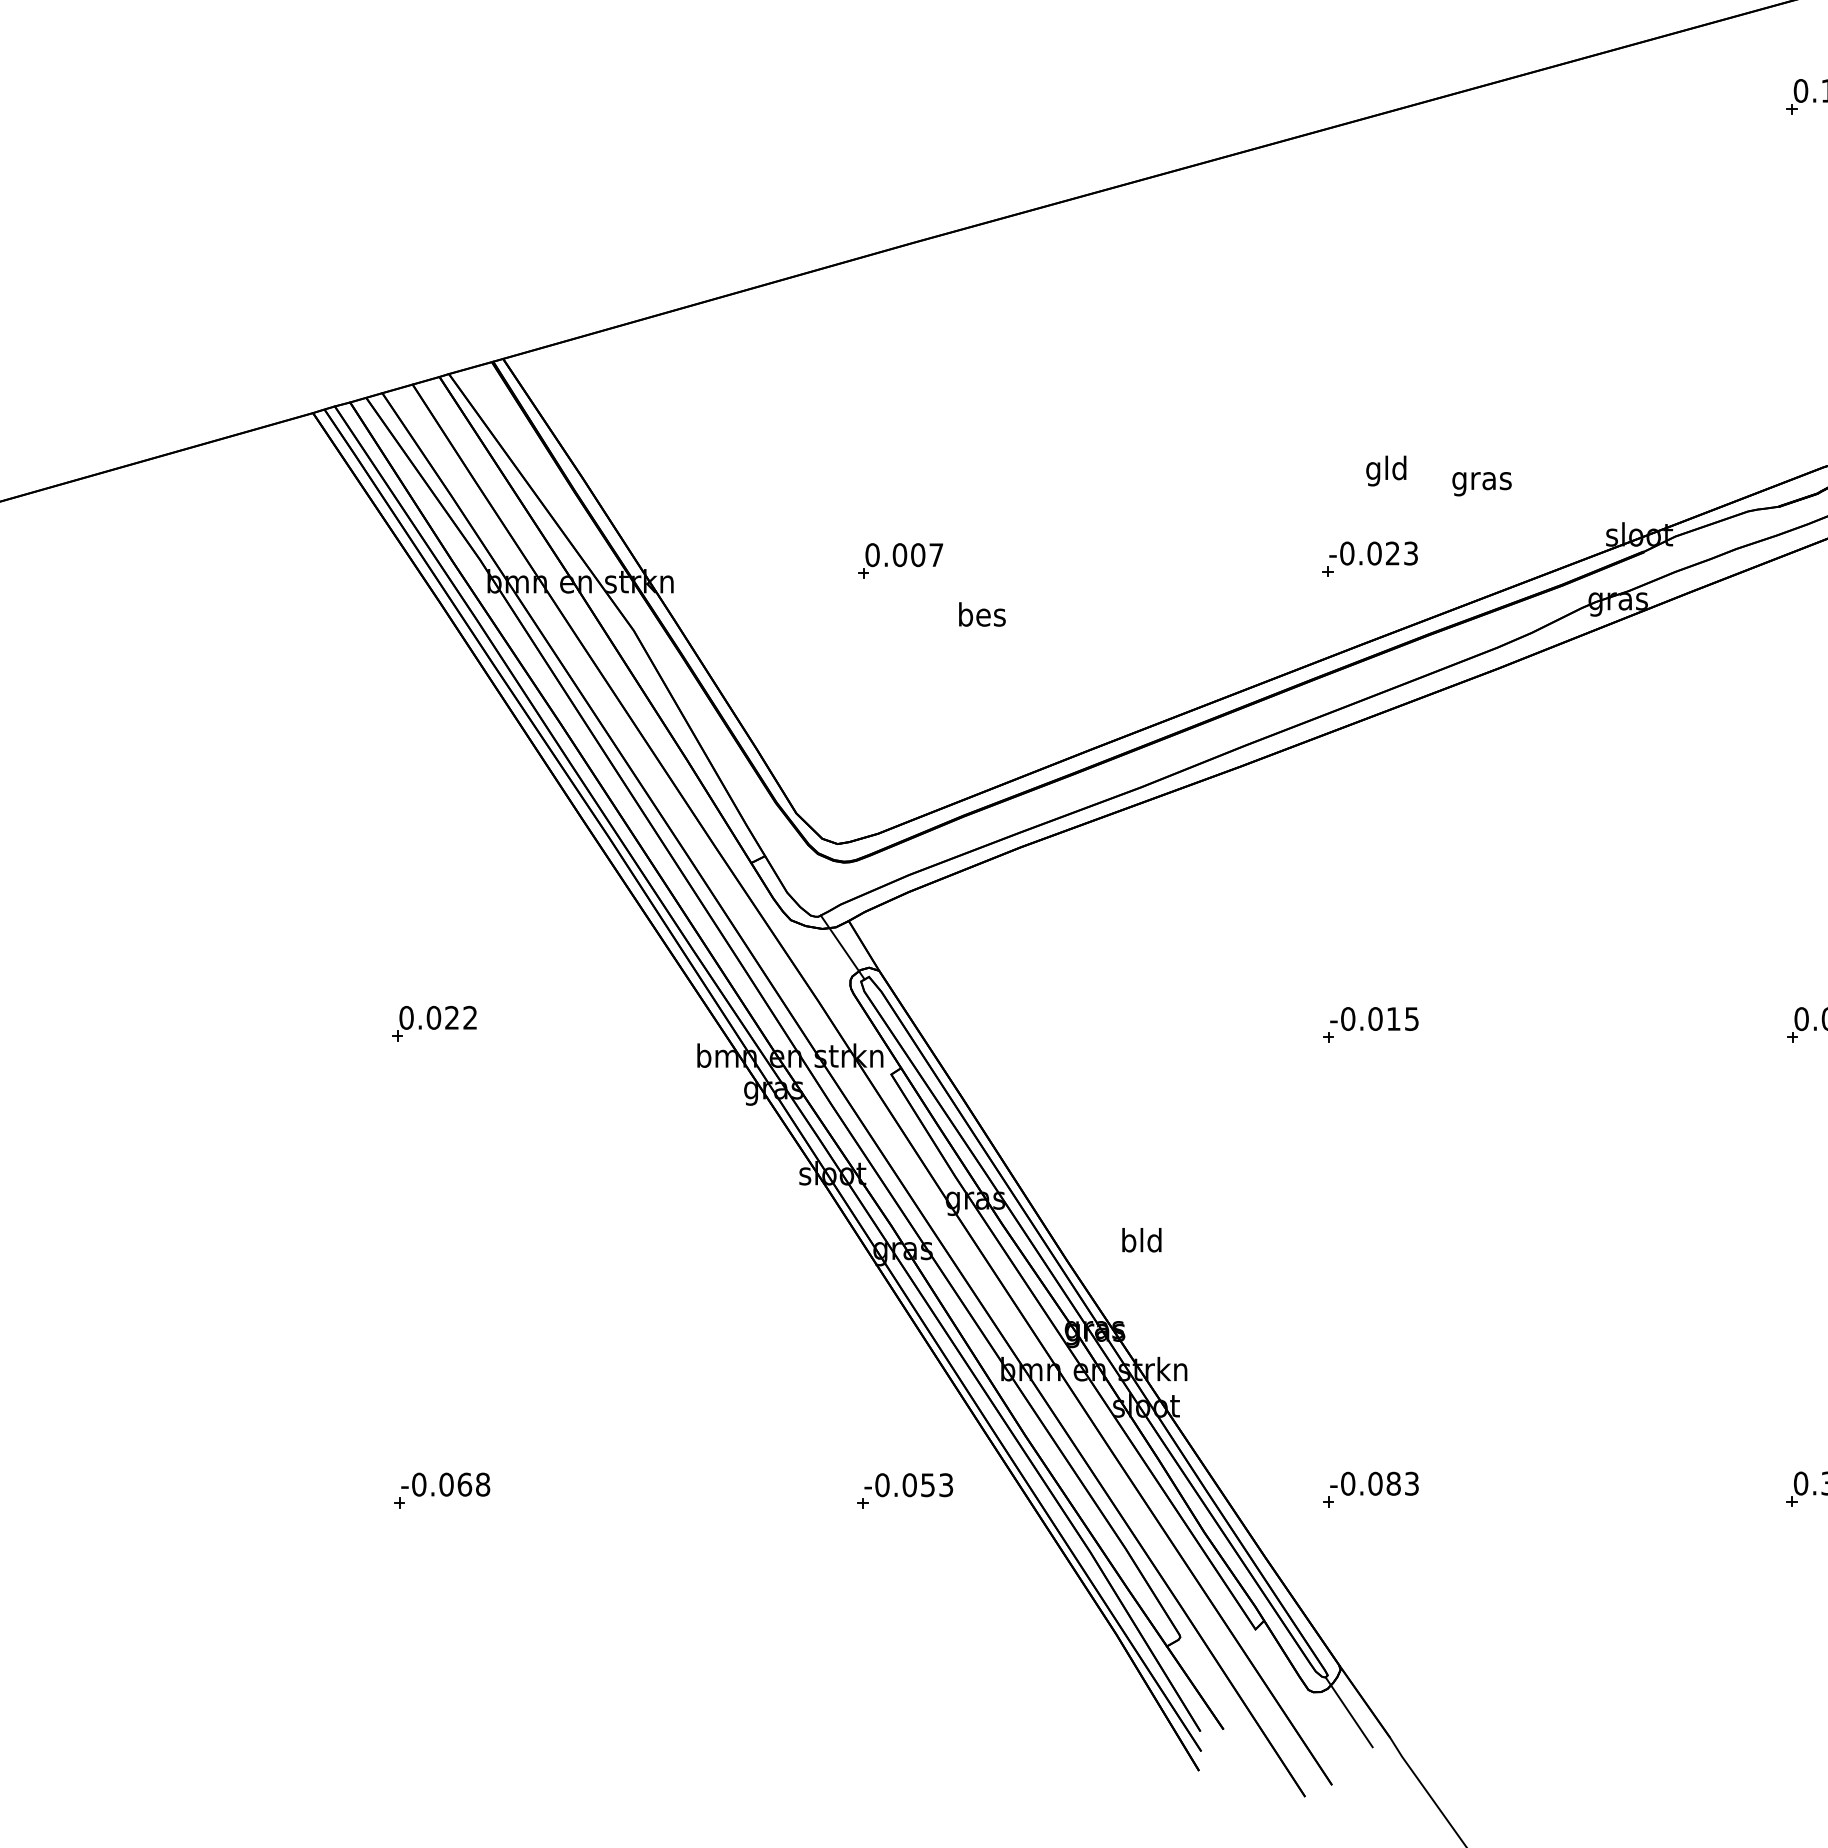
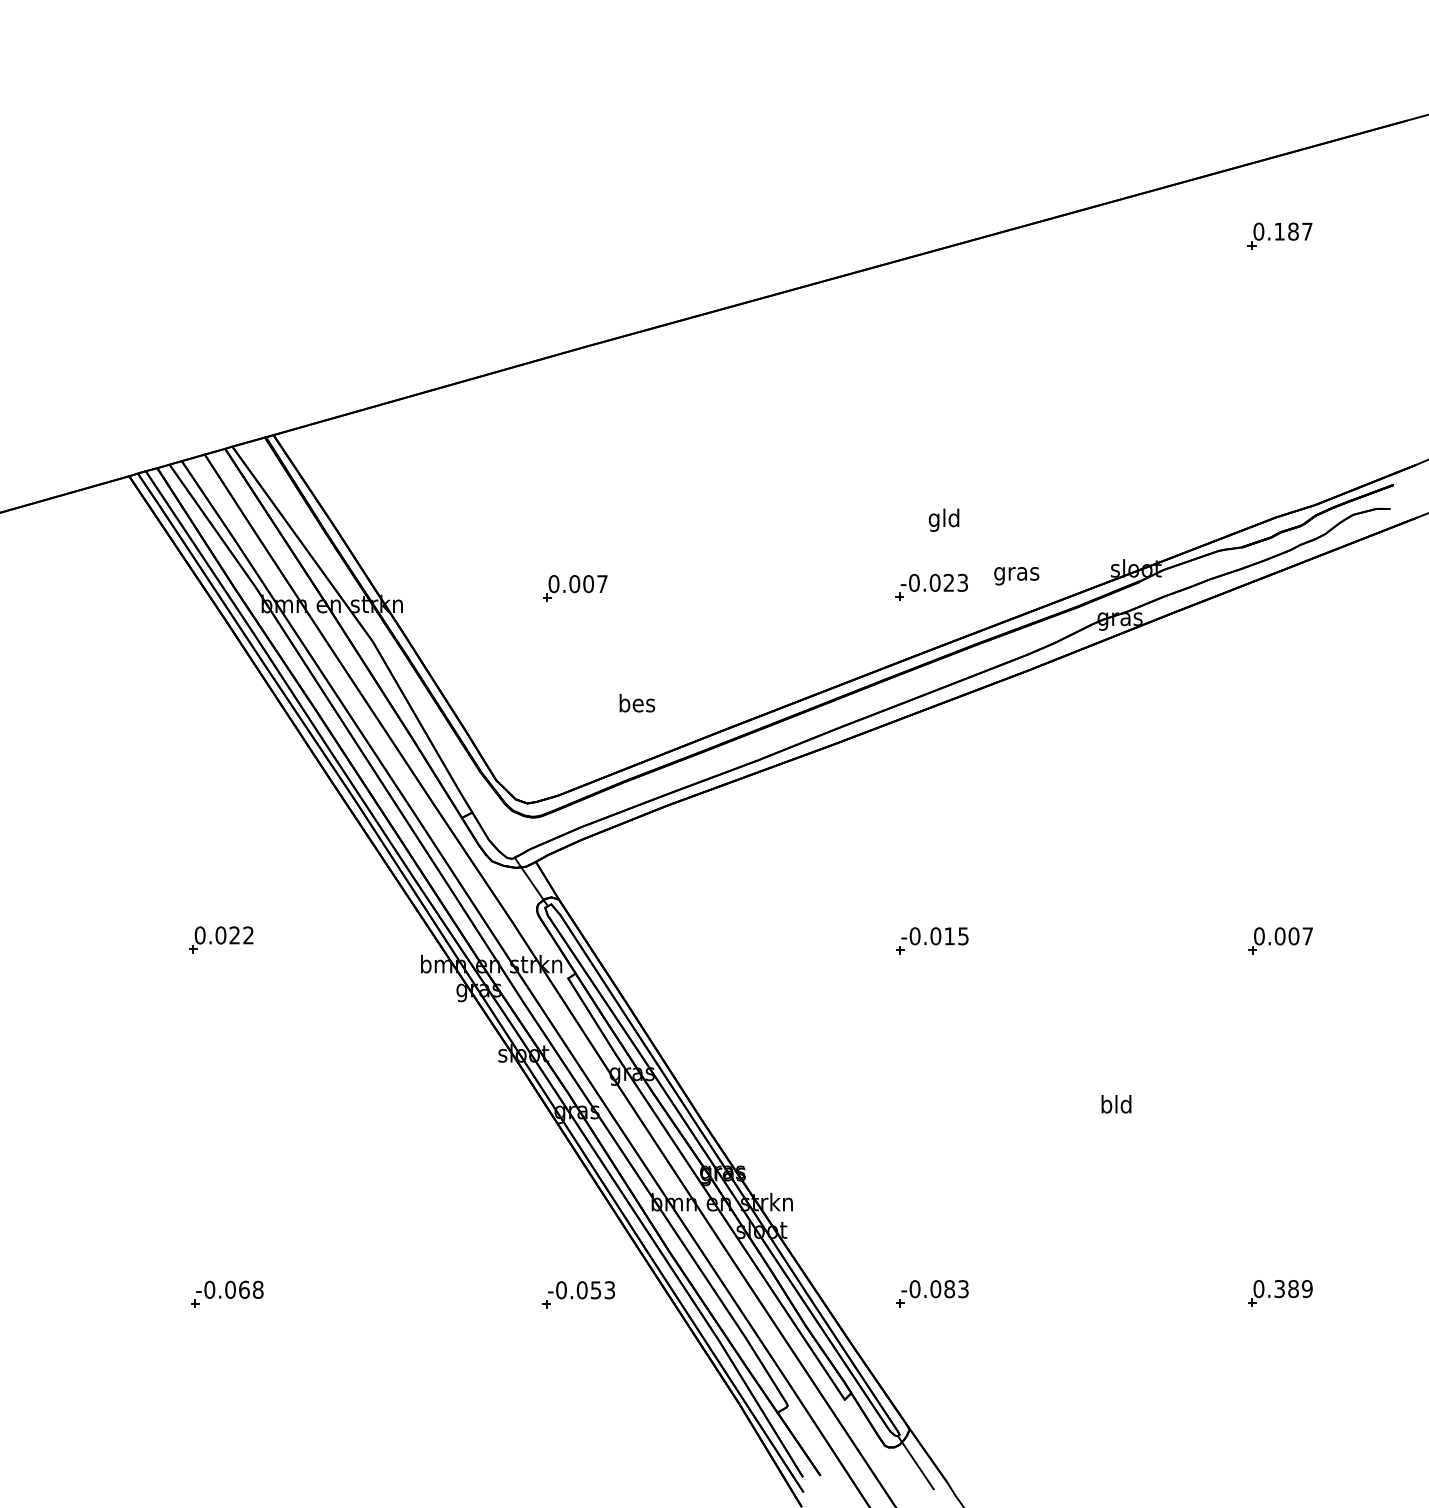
text: (1481, 484) -> (1016, 576), moved
text: (982, 613) -> (637, 702), moved
text: (1141, 1240) -> (1116, 1104), moved

